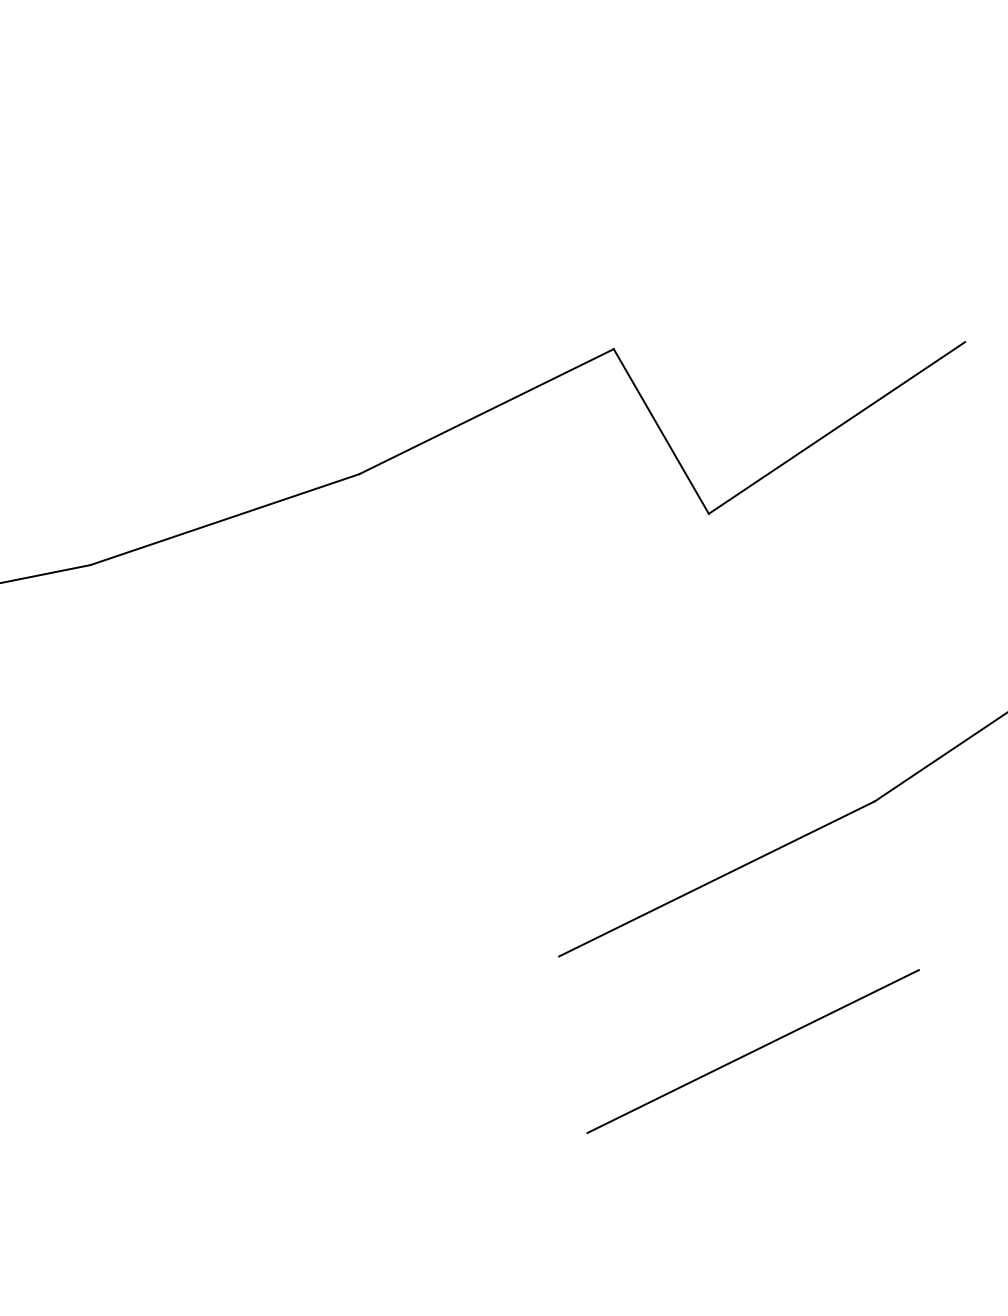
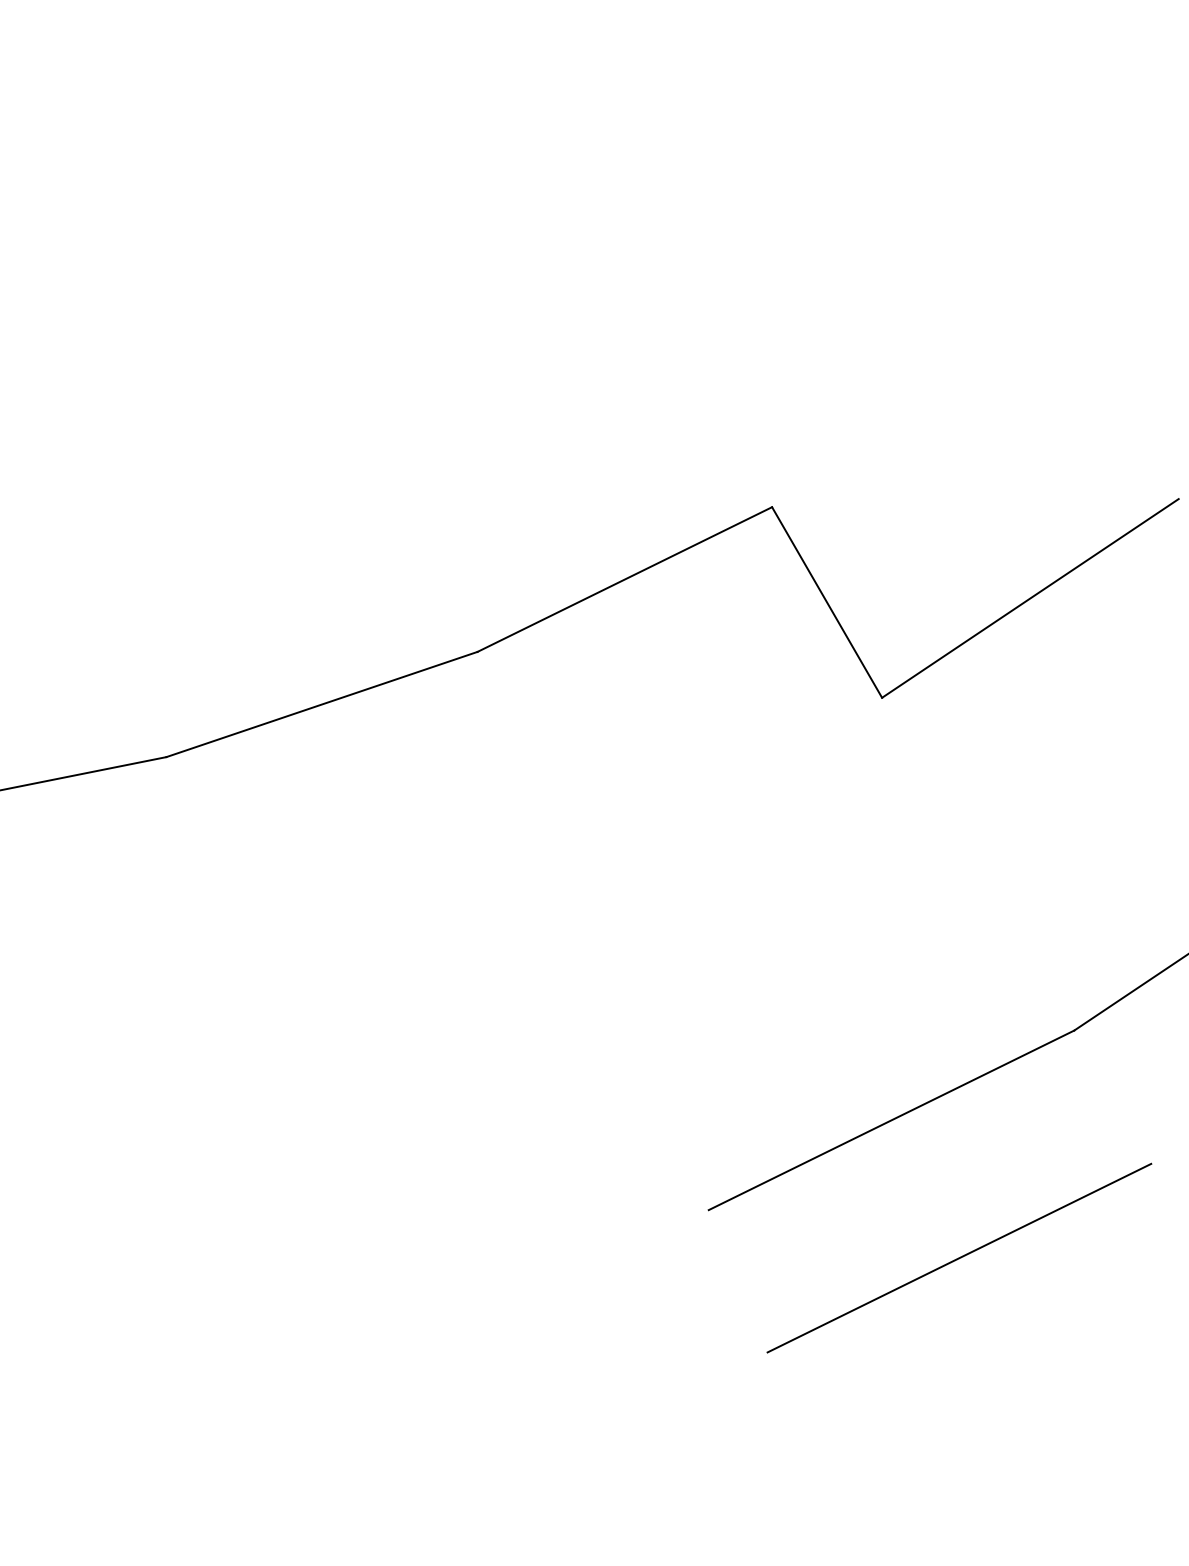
line: (753, 1050) -> (959, 1257), moved

